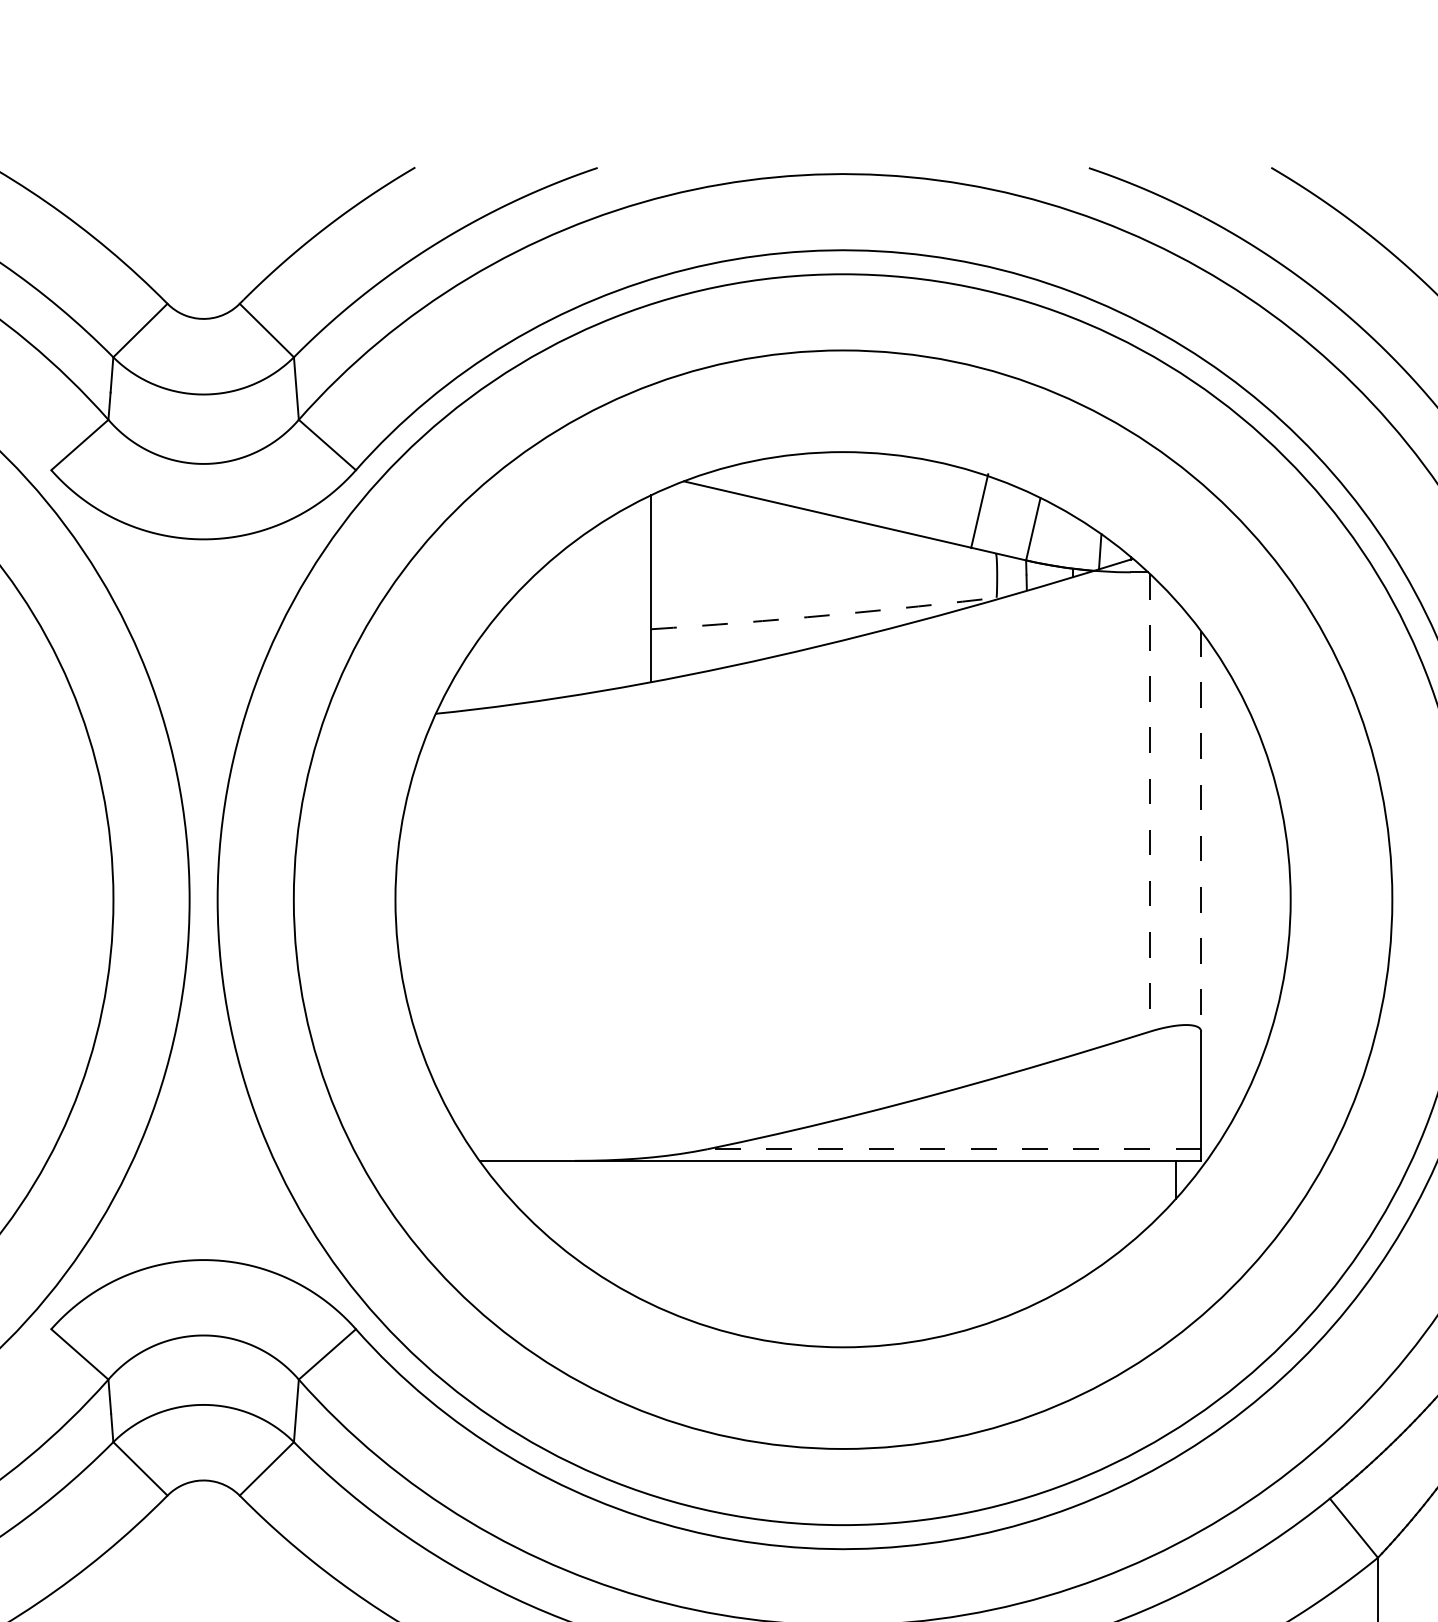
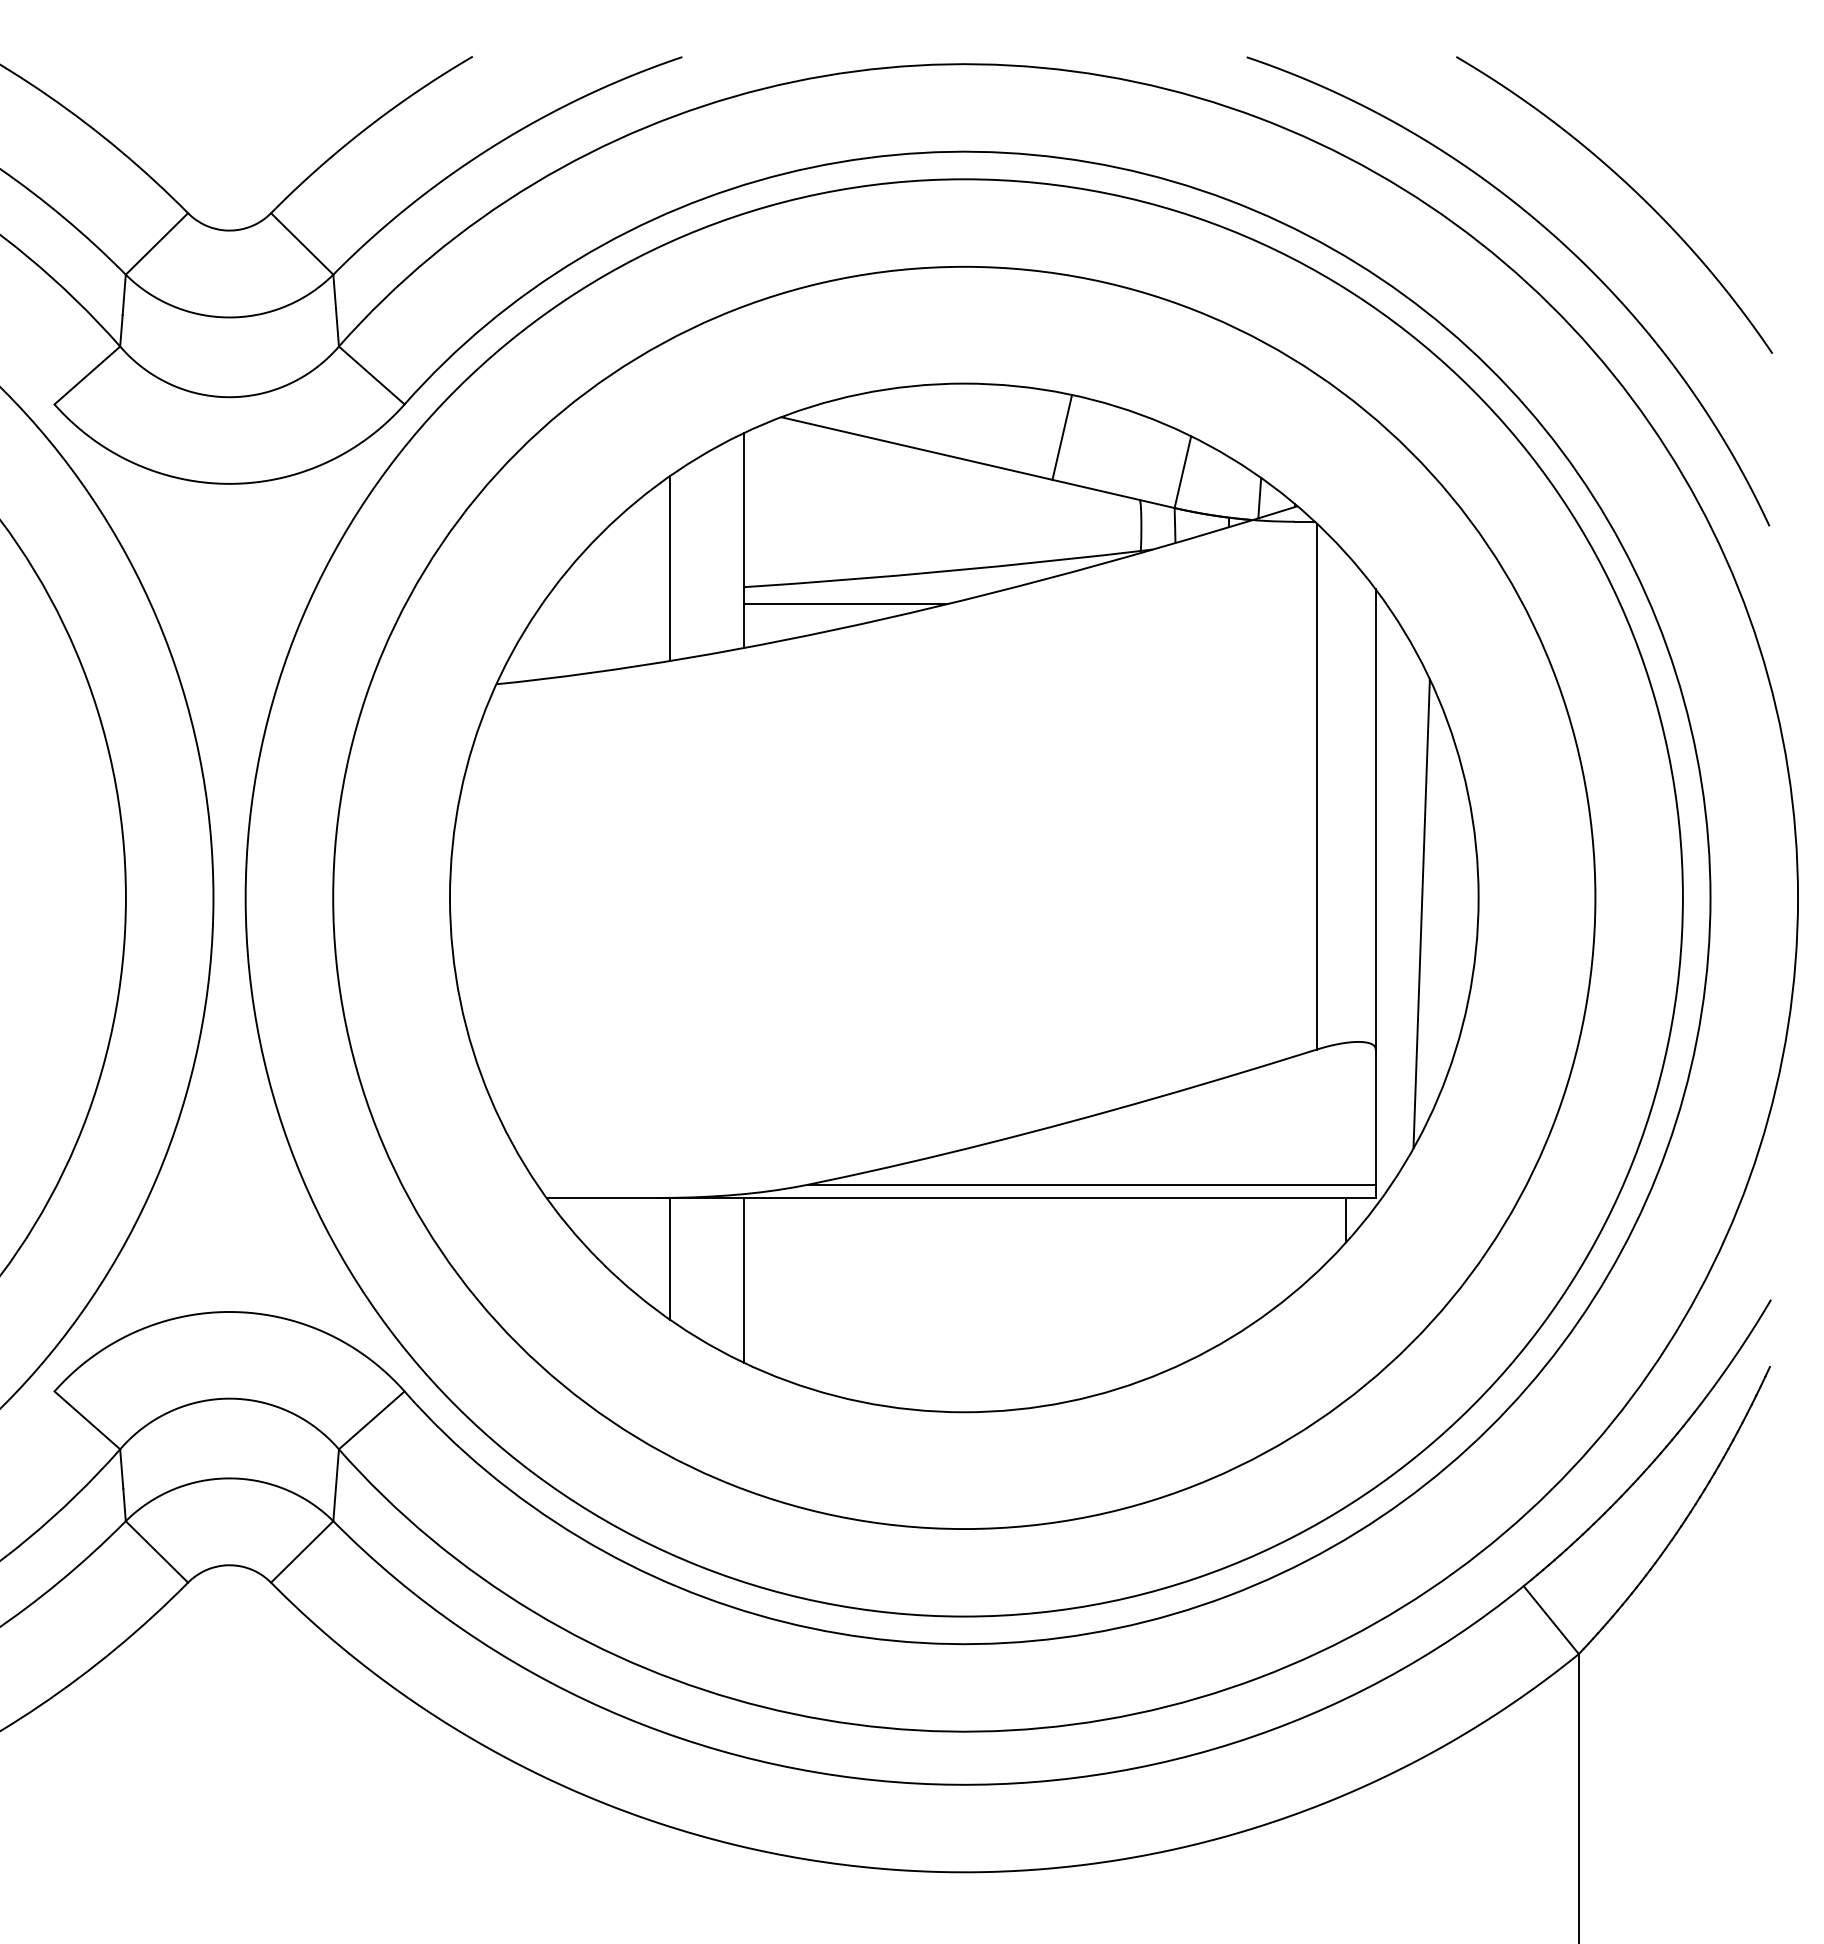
line: (979, 511) -> (1062, 437), moved
line: (587, 612) -> (670, 567), added
arc: (829, 615) -> (948, 571), dashed -> solid
line: (739, 644) -> (845, 604), added
line: (1149, 802) -> (1316, 786), dashed -> solid
line: (1200, 831) -> (1375, 819), dashed -> solid
line: (1240, 913) -> (1421, 913), added
line: (953, 1149) -> (1091, 1184), dashed -> solid
line: (587, 1213) -> (670, 1258), added
line: (650, 1232) -> (743, 1280), added

